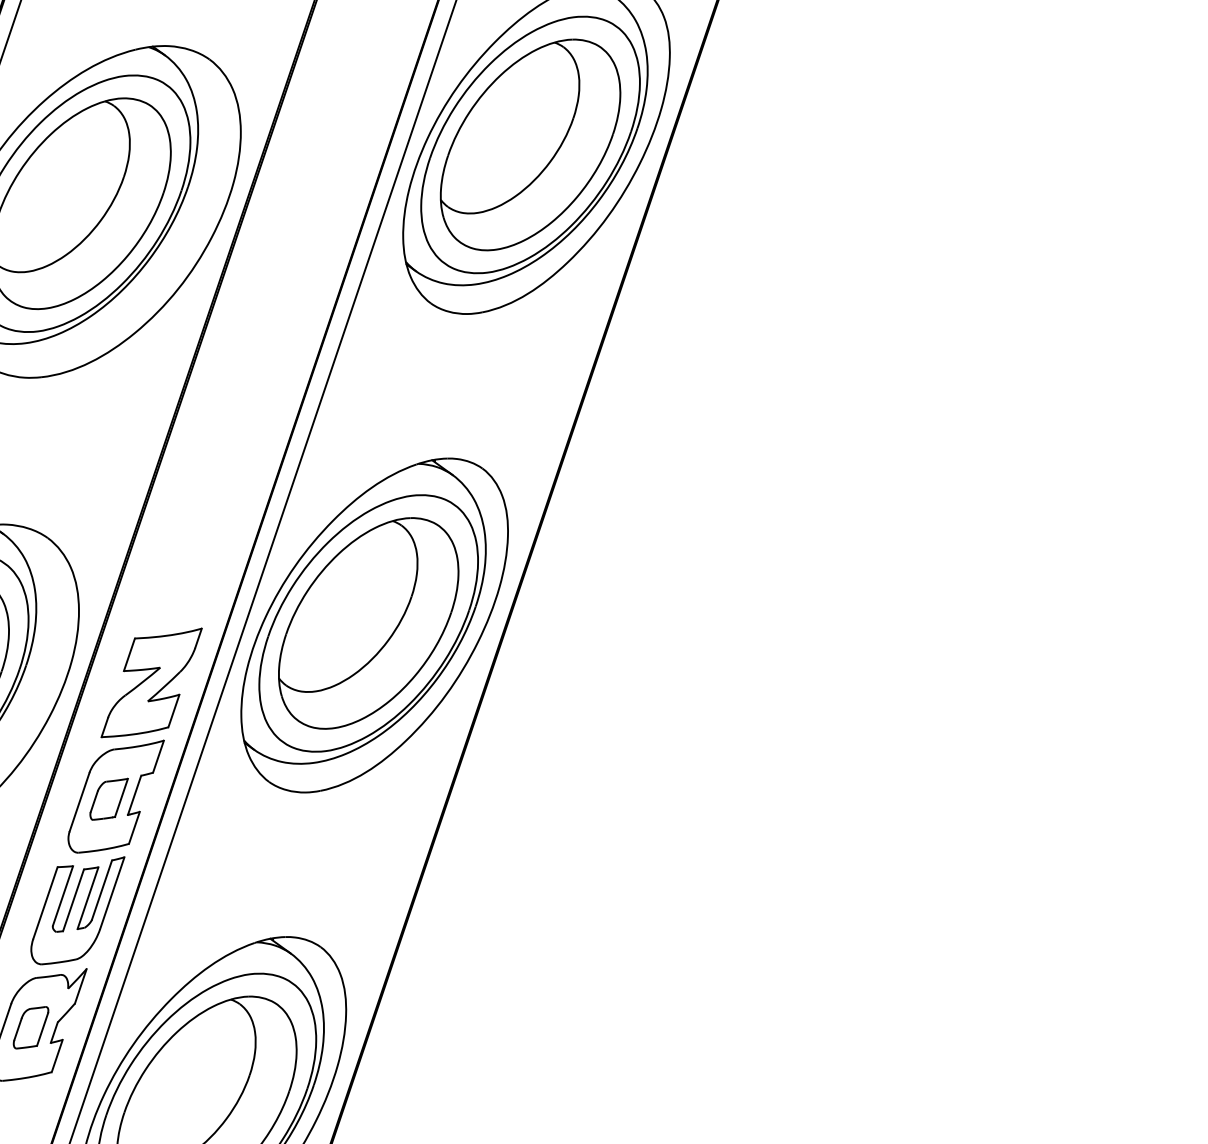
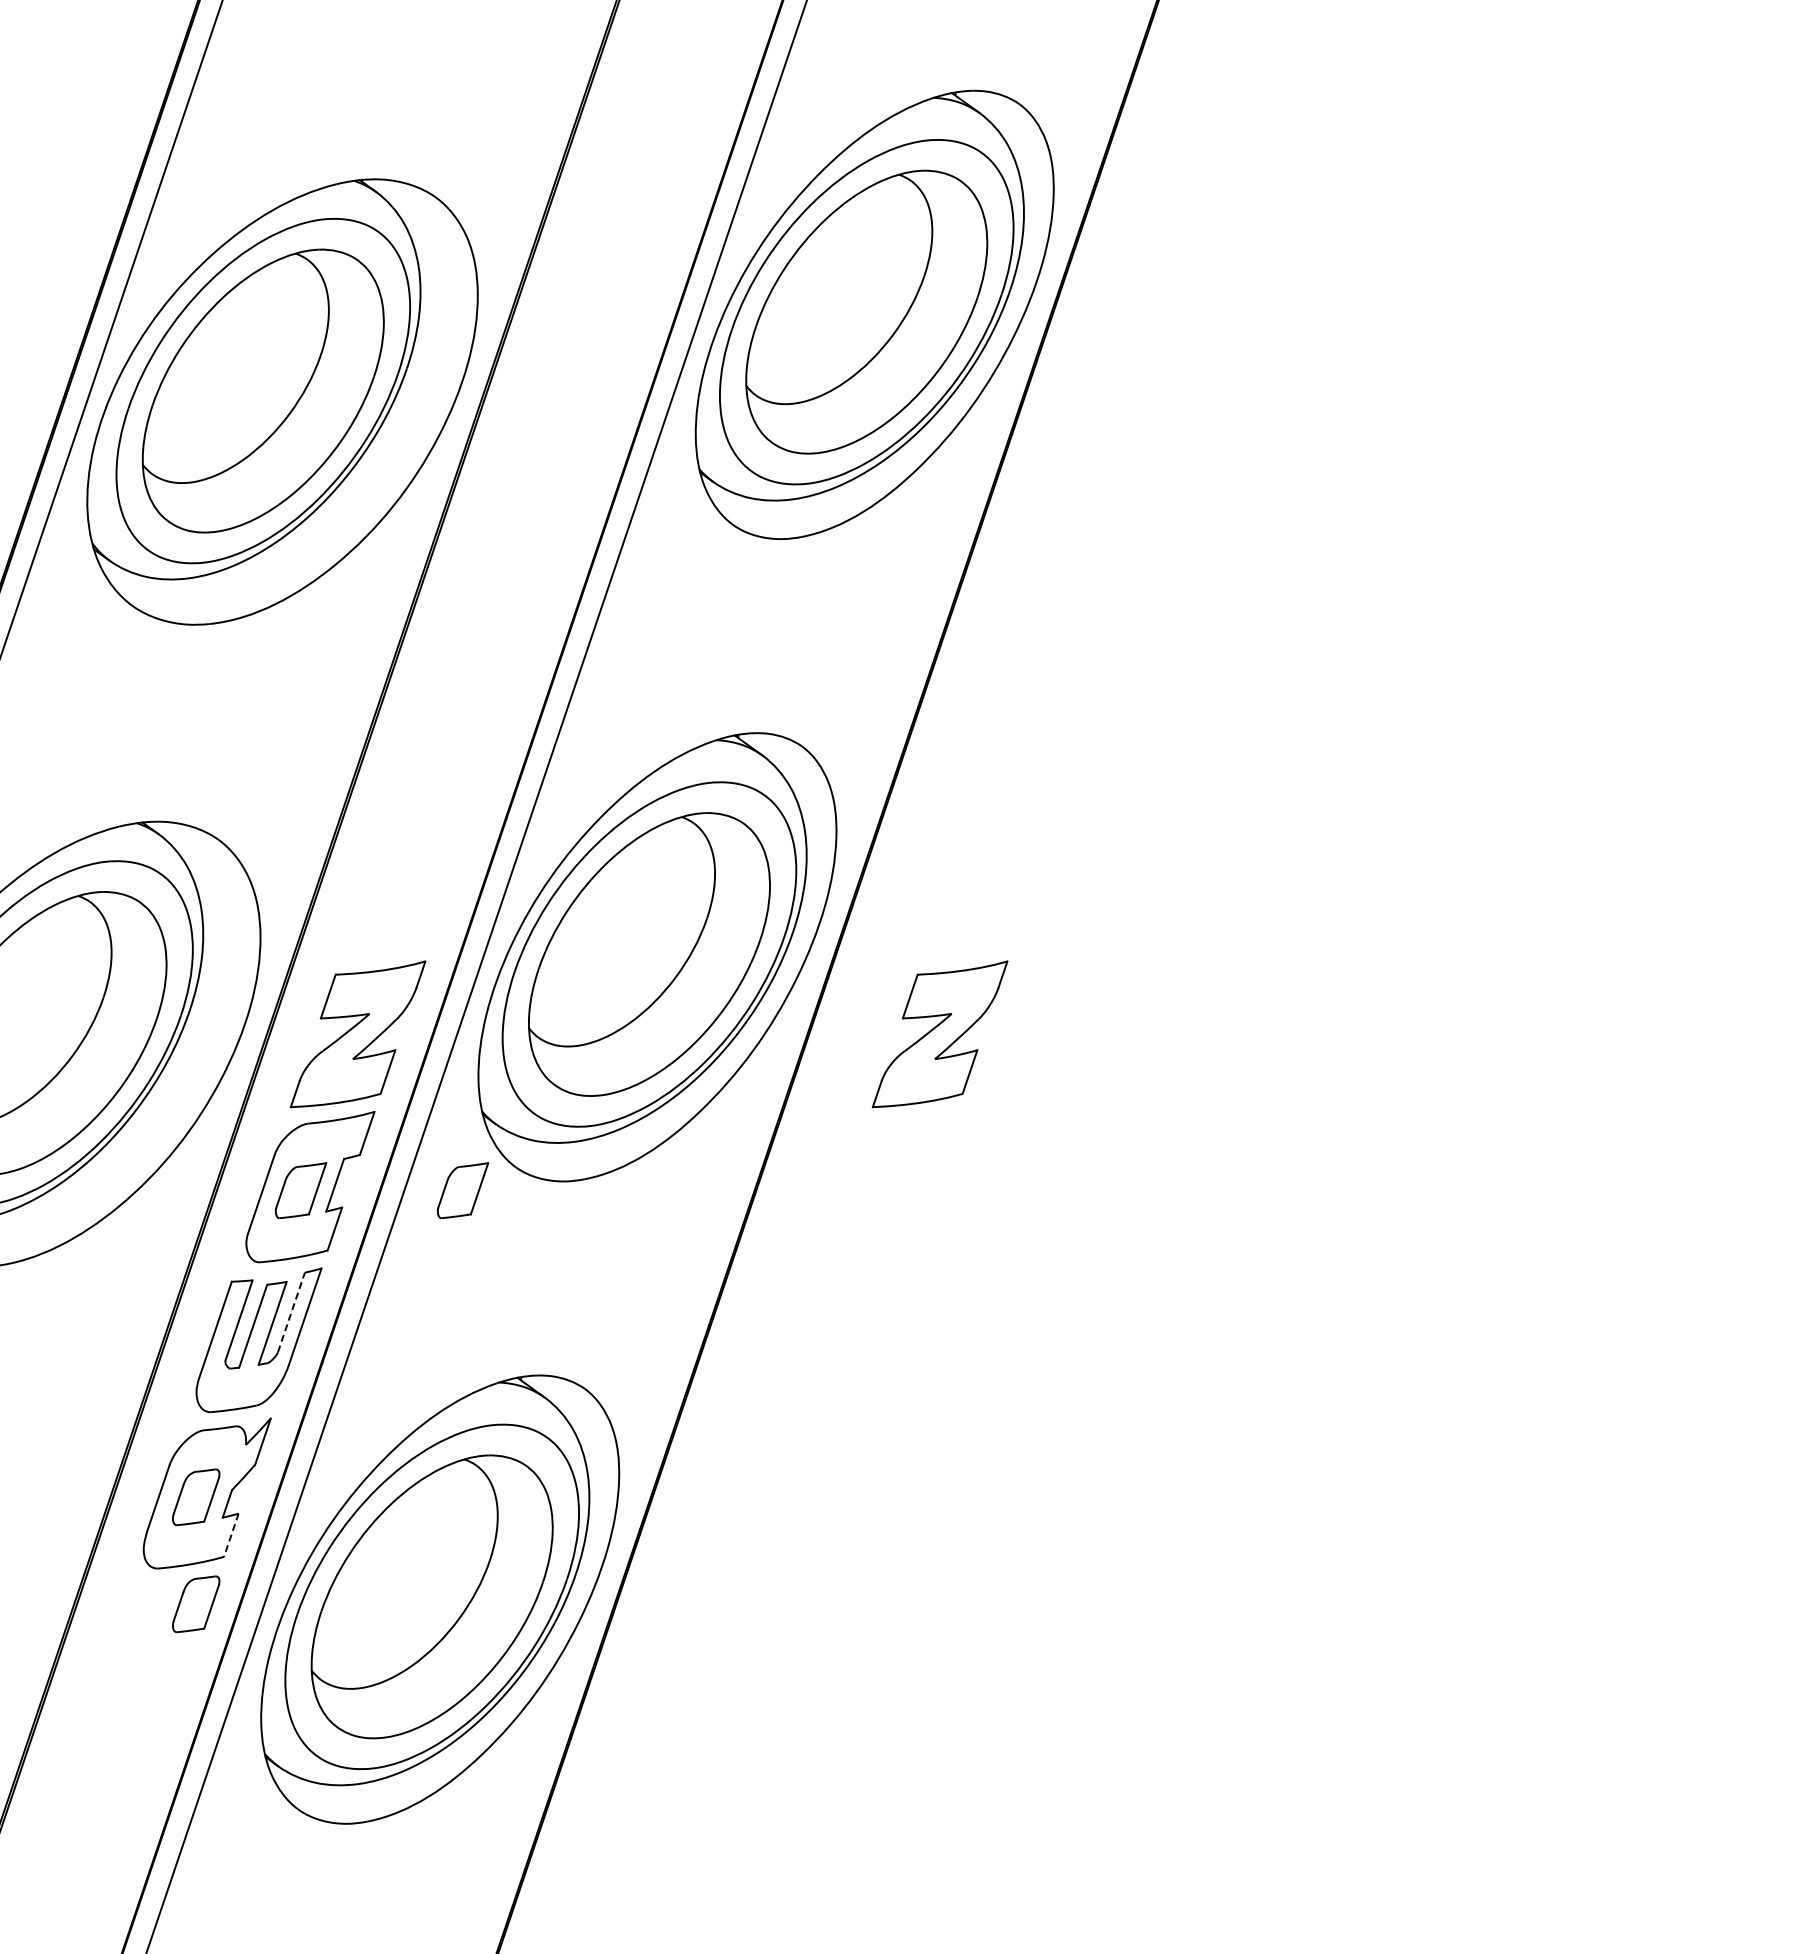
part: (584, 683) -> (939, 1034), added
part: (229, 799) -> (462, 1190), added
line: (102, 890) -> (291, 1312), solid -> dashed
line: (57, 1056) -> (231, 1535), solid -> dashed
part: (31, 1107) -> (196, 1604), added

